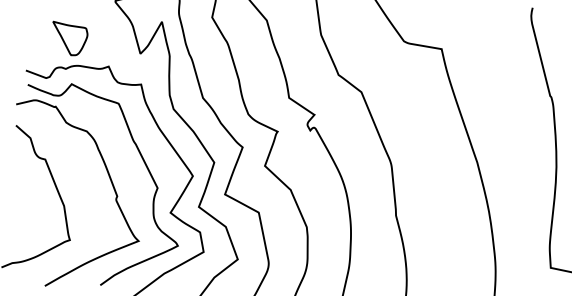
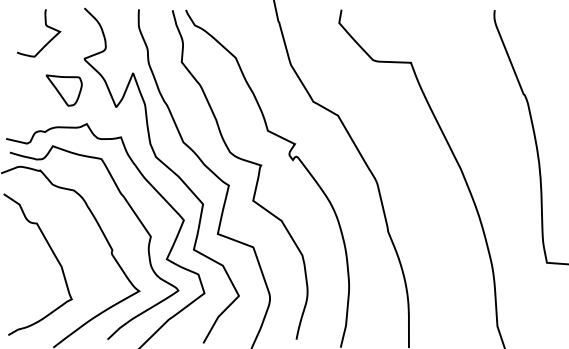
part: (68, 39) -> (63, 90), moved

